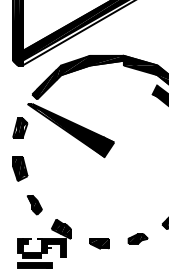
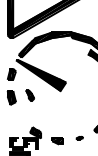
part: (33, 204) -> (29, 95), moved
part: (137, 237) -> (79, 137), size x0.6

